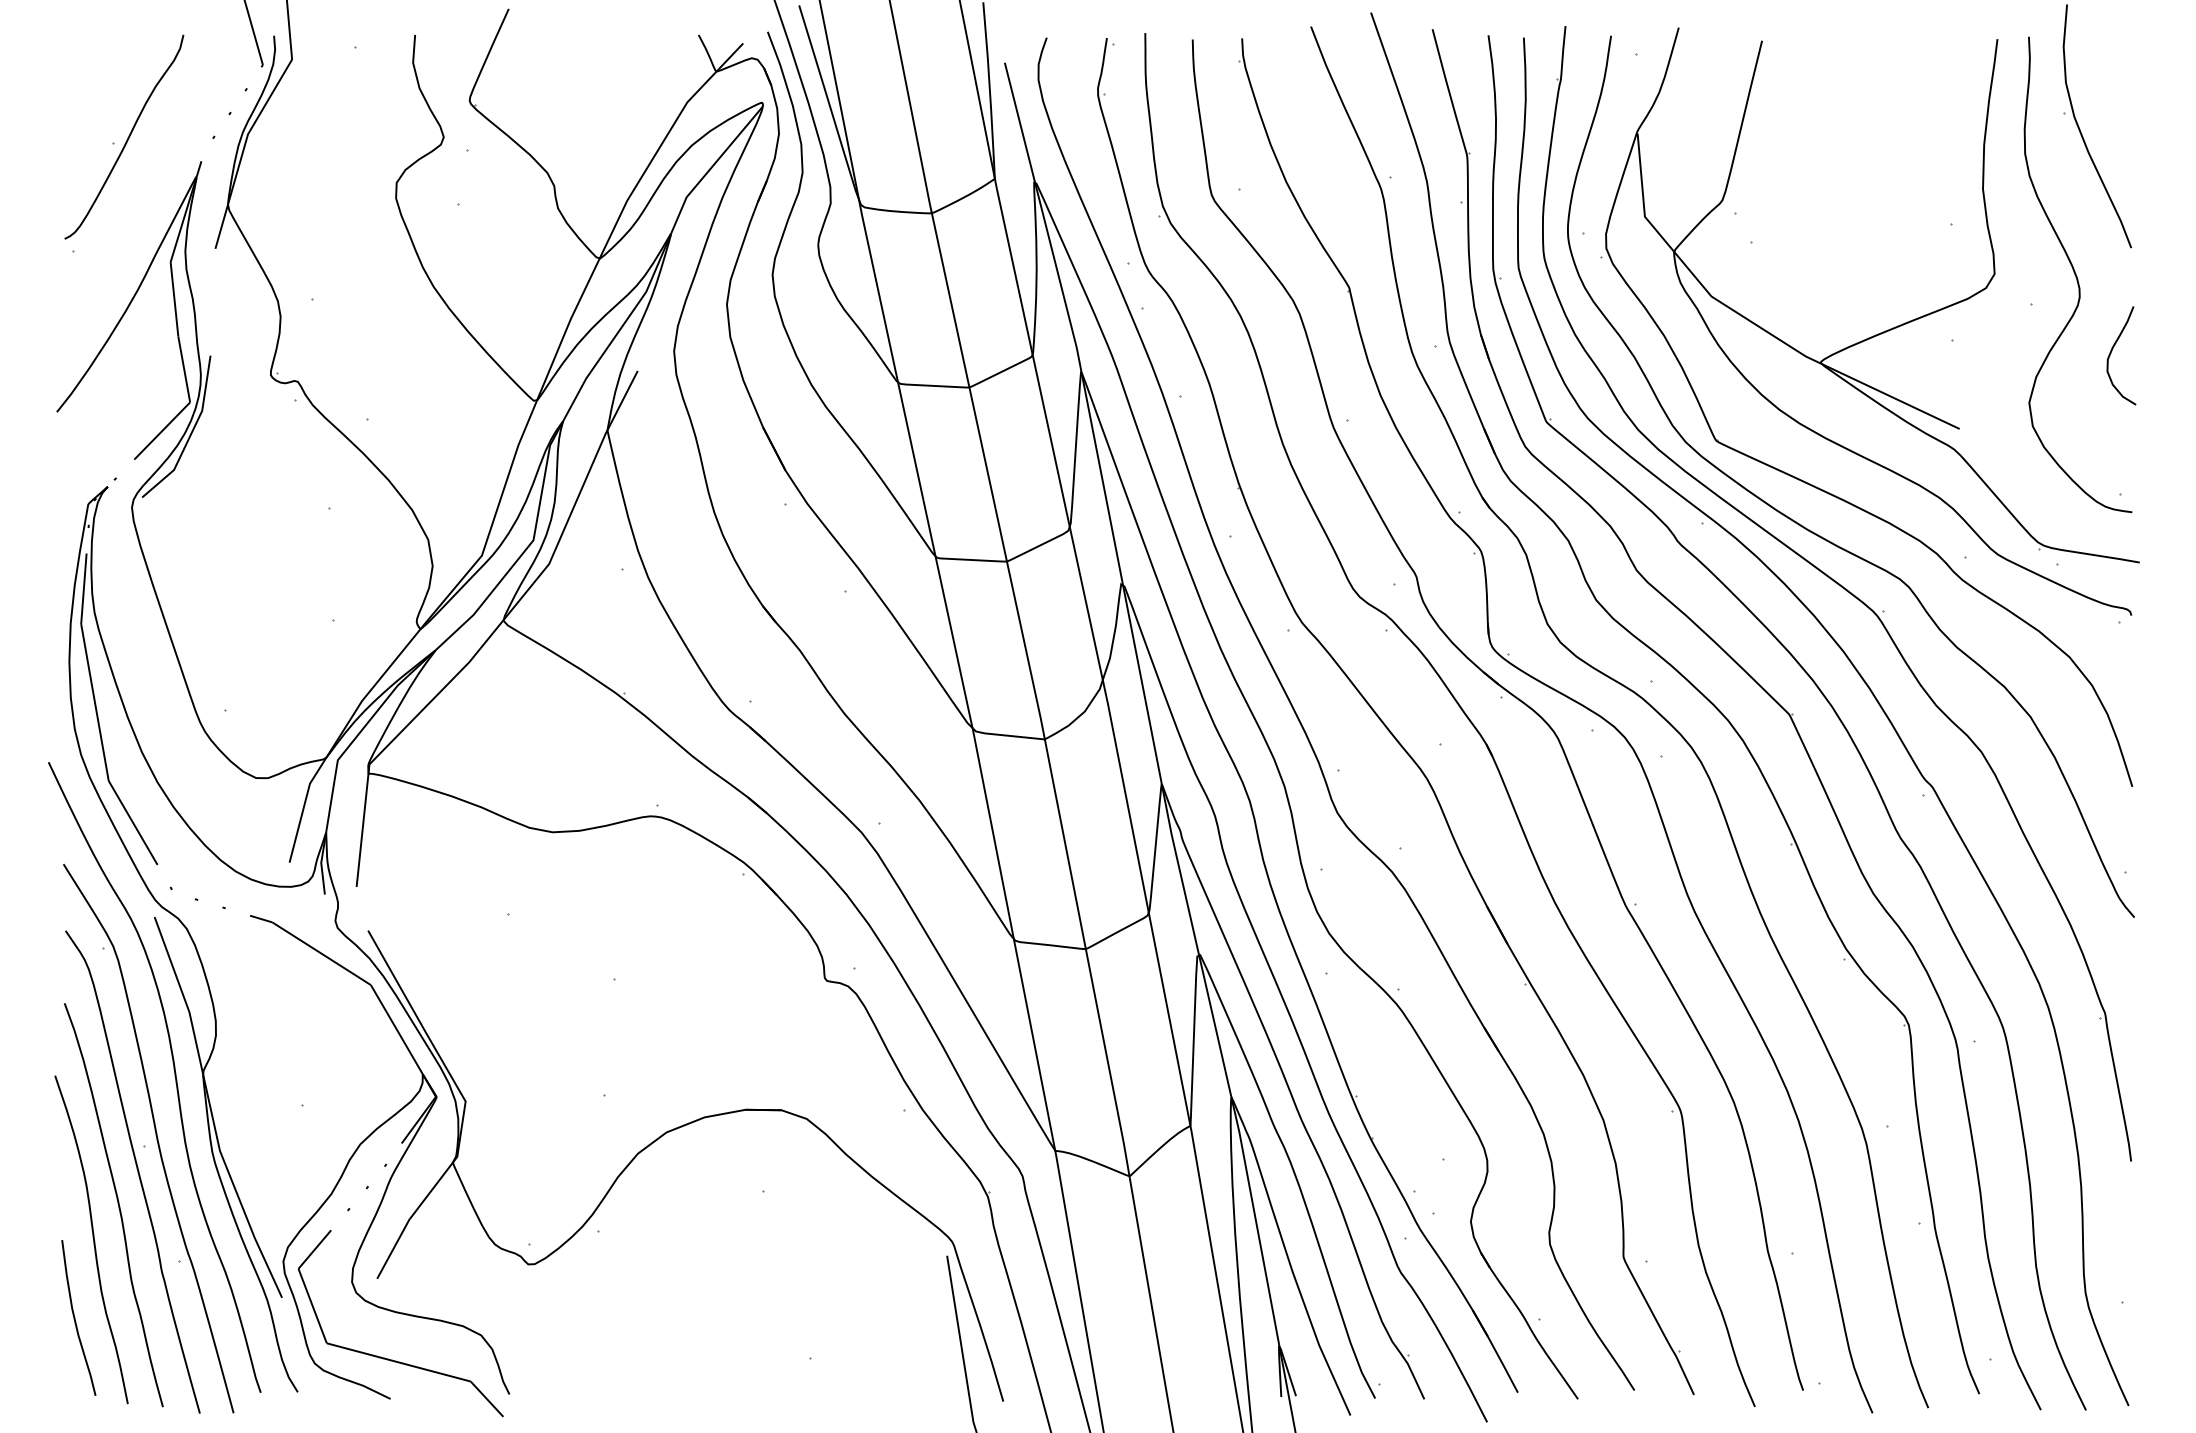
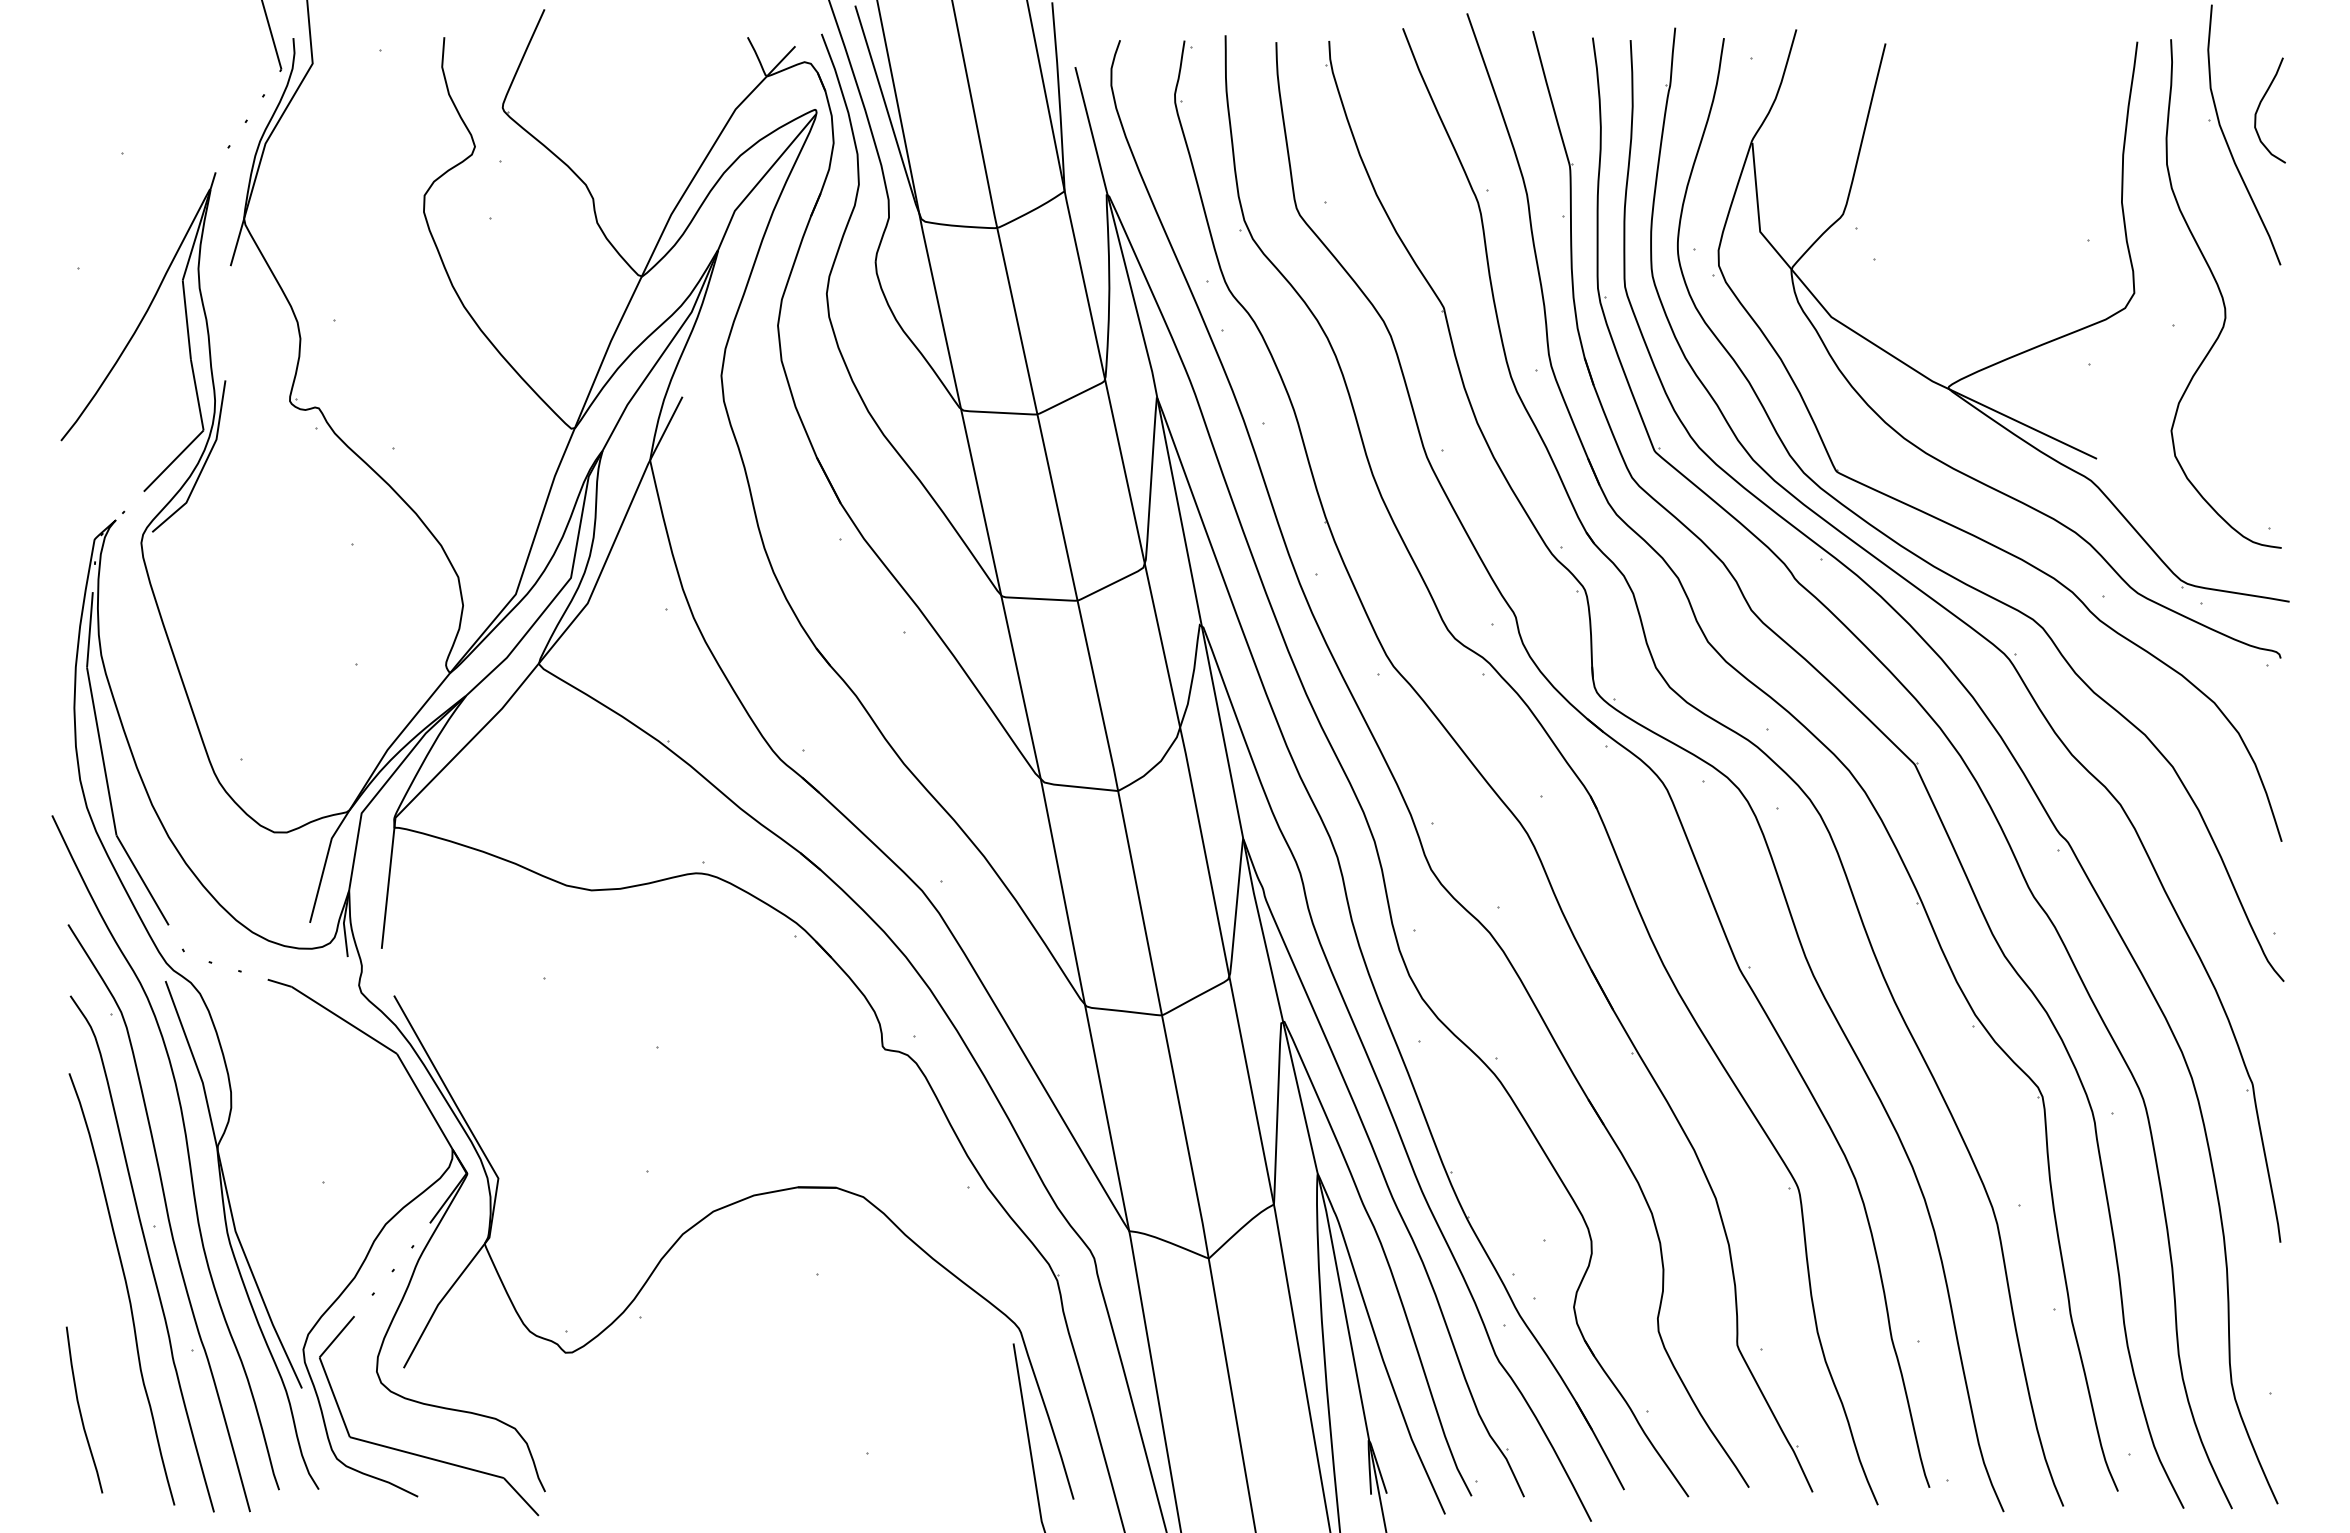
curve: (127, 137) -> (136, 147), removed
curve: (2112, 351) -> (2260, 105), moved
curve: (92, 1239) -> (99, 1326), removed

